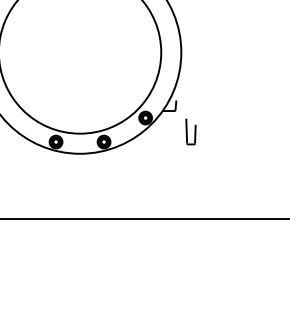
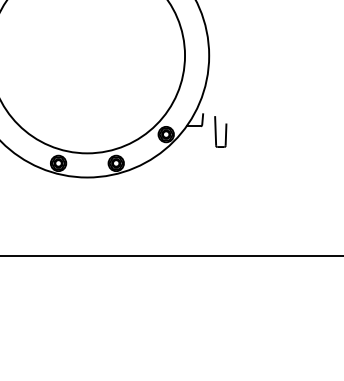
part: (190, 131) -> (220, 131), moved

